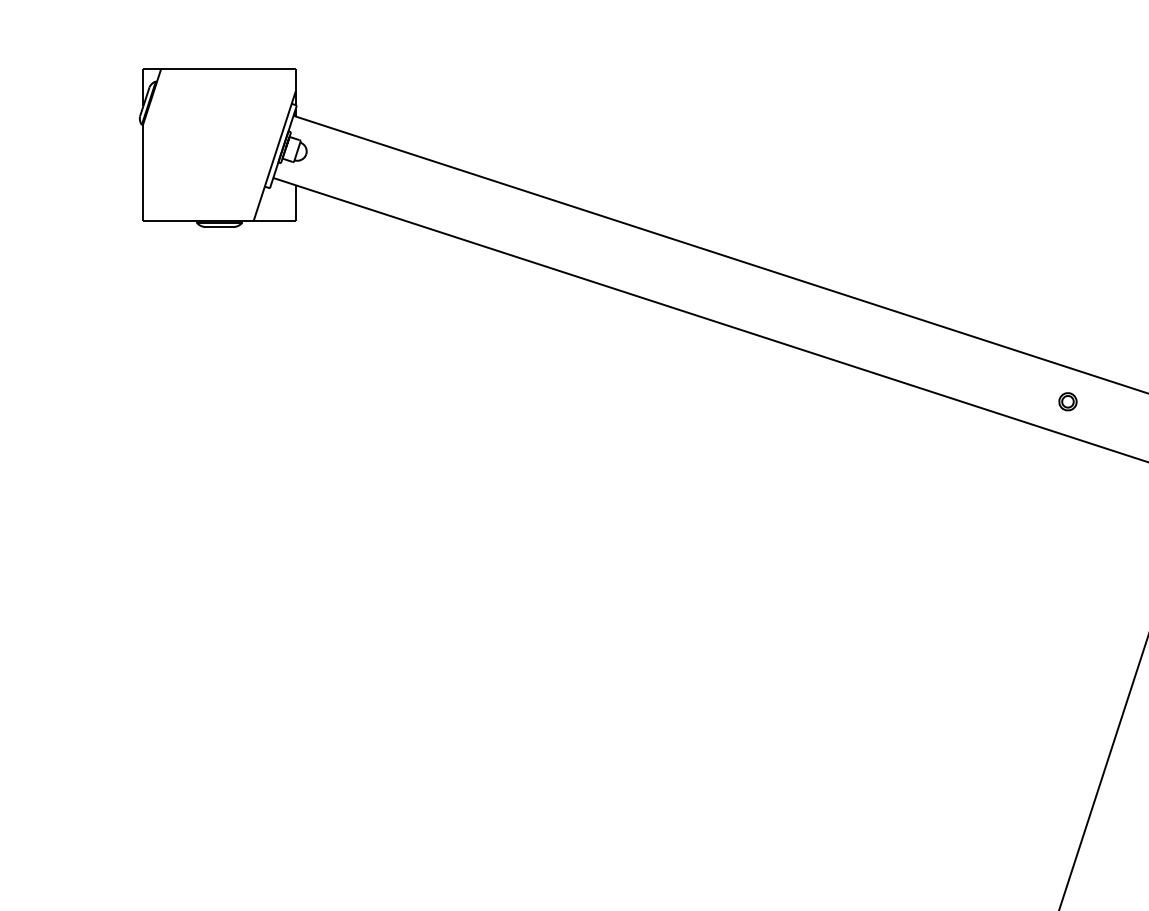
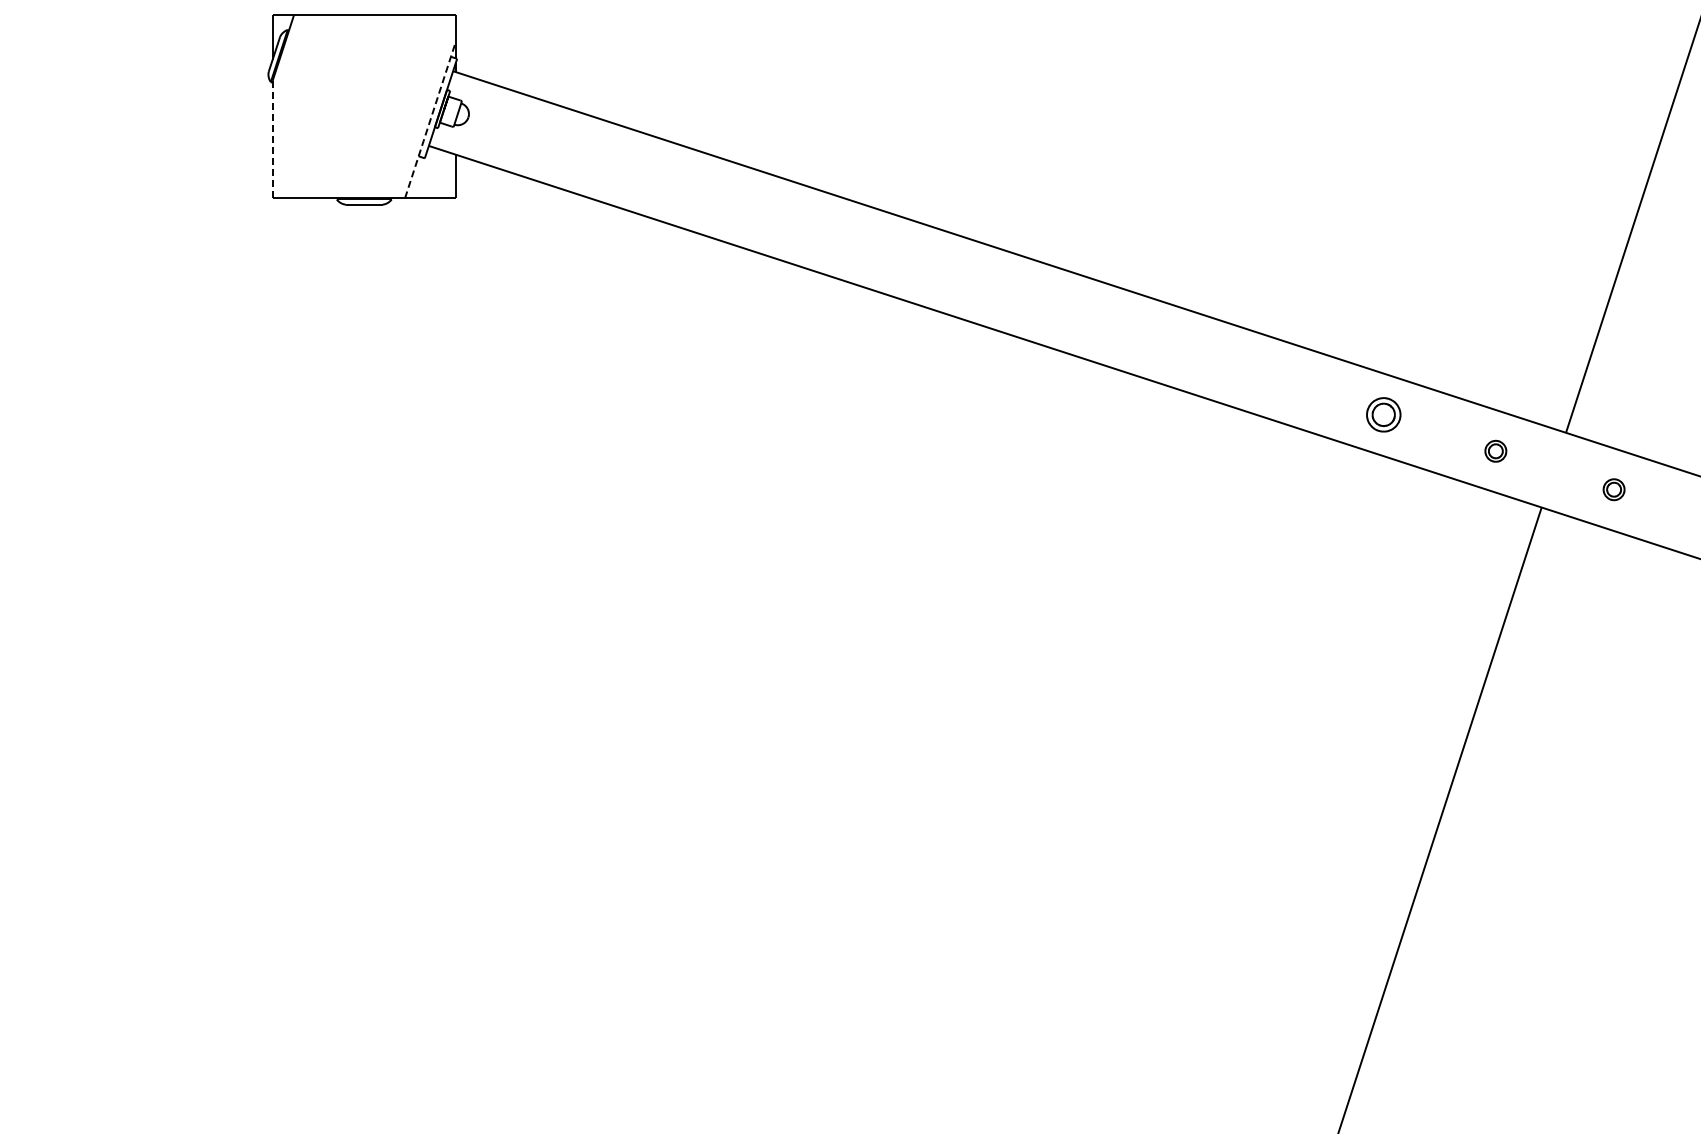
line: (274, 155) -> (430, 119), solid -> dashed
line: (143, 172) -> (272, 139), solid -> dashed
part: (1067, 401) -> (1383, 414), size x1.6

